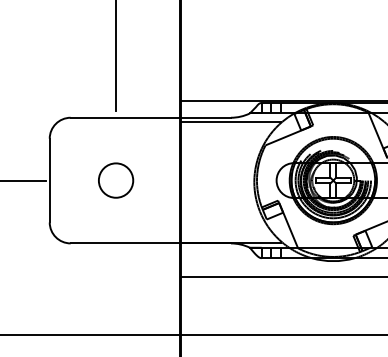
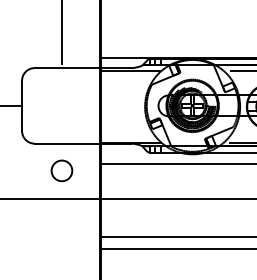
circle: (115, 179) -> (61, 170), moved

